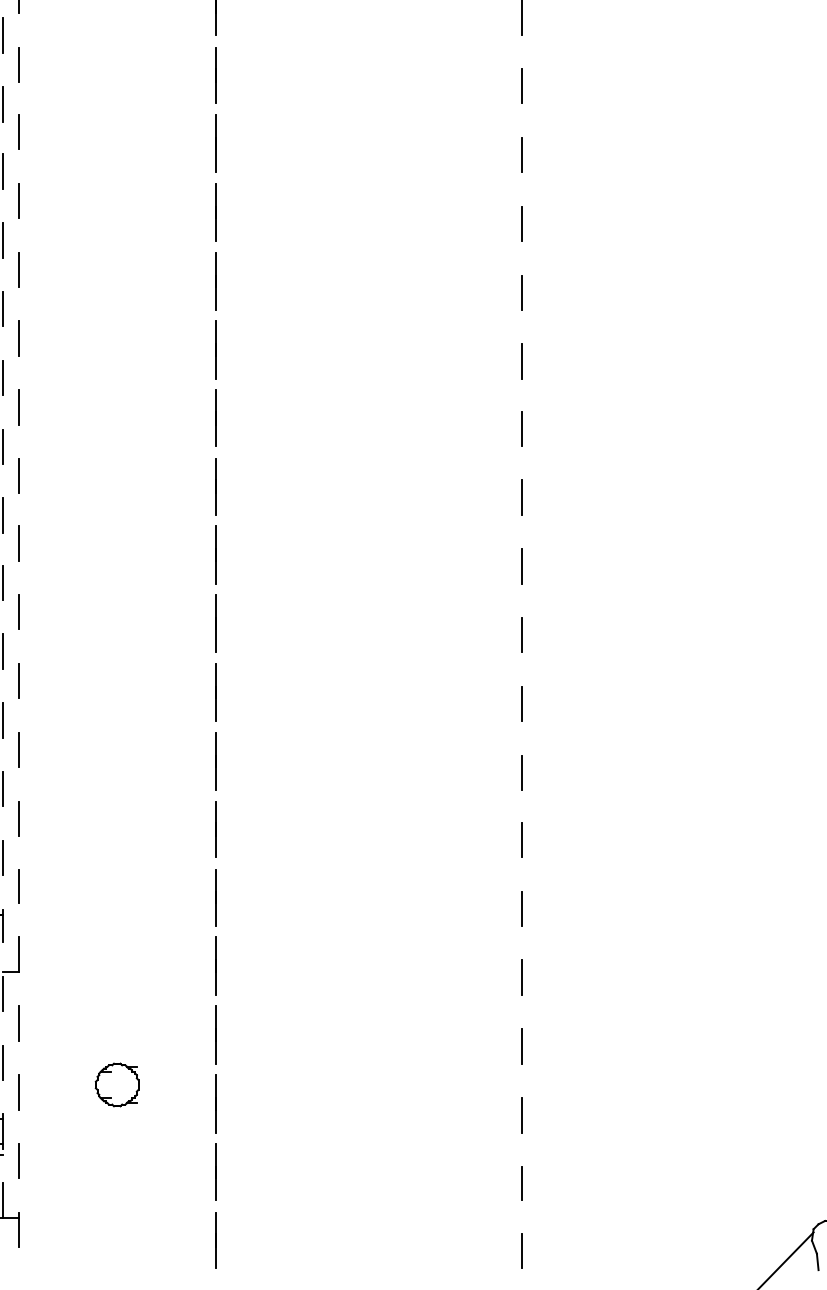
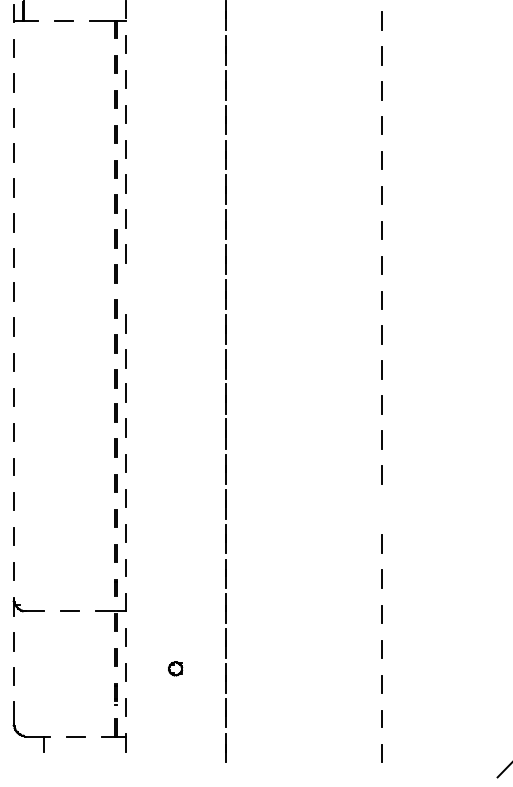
line: (18, 337) -> (125, 288), removed
line: (521, 771) -> (381, 509), removed
part: (117, 1084) -> (175, 668), size x0.6

